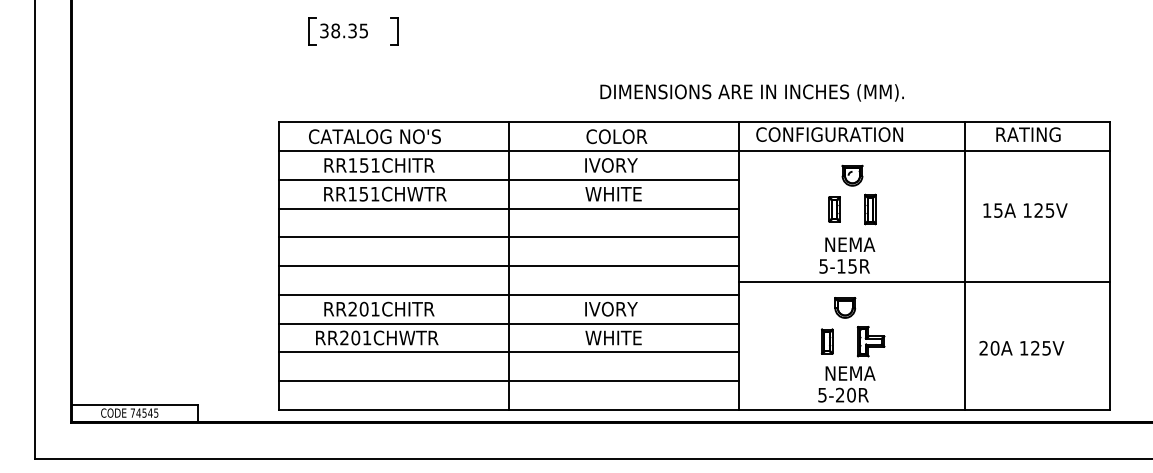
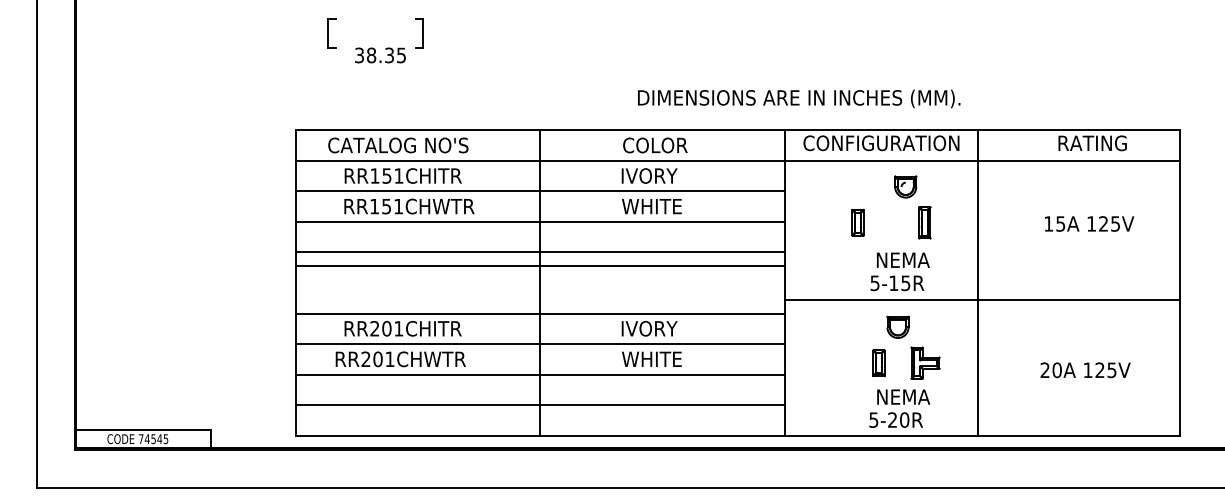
text: (343, 30) -> (379, 54), moved
part: (834, 209) -> (857, 222), moved
line: (964, 265) -> (977, 282), moved
line: (508, 266) -> (540, 266), moved

